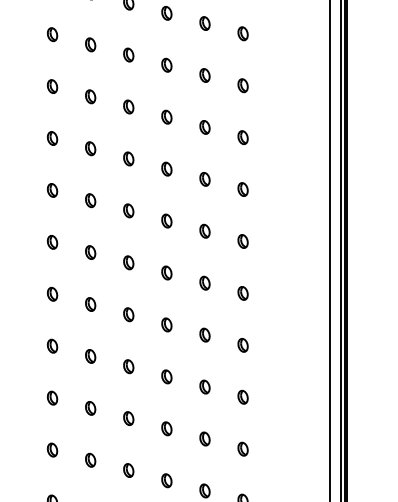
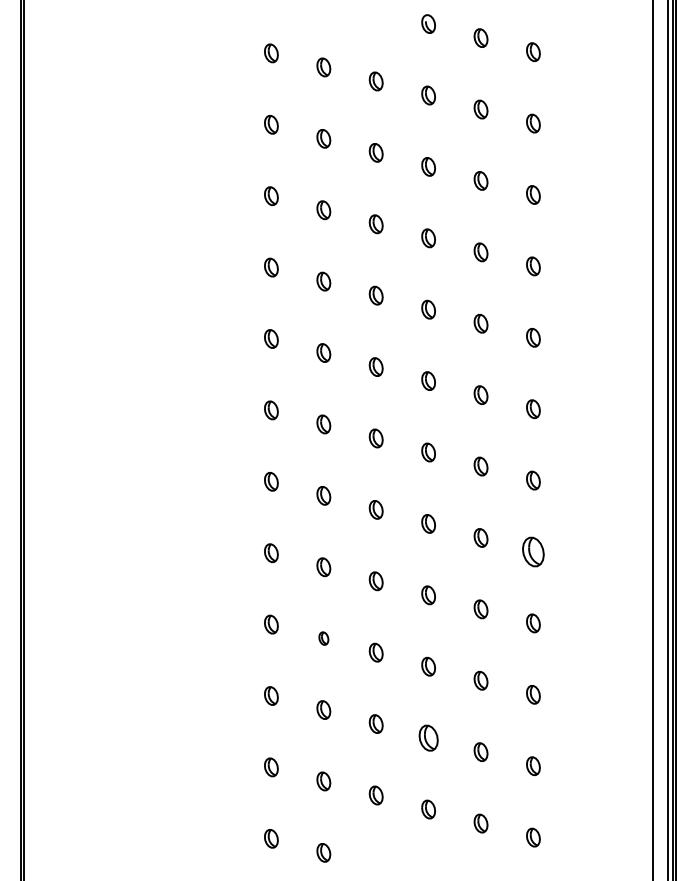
part: (243, 293) -> (533, 551), size x1.6
part: (90, 356) -> (323, 638), size x0.7
part: (166, 428) -> (428, 737), size x1.4

